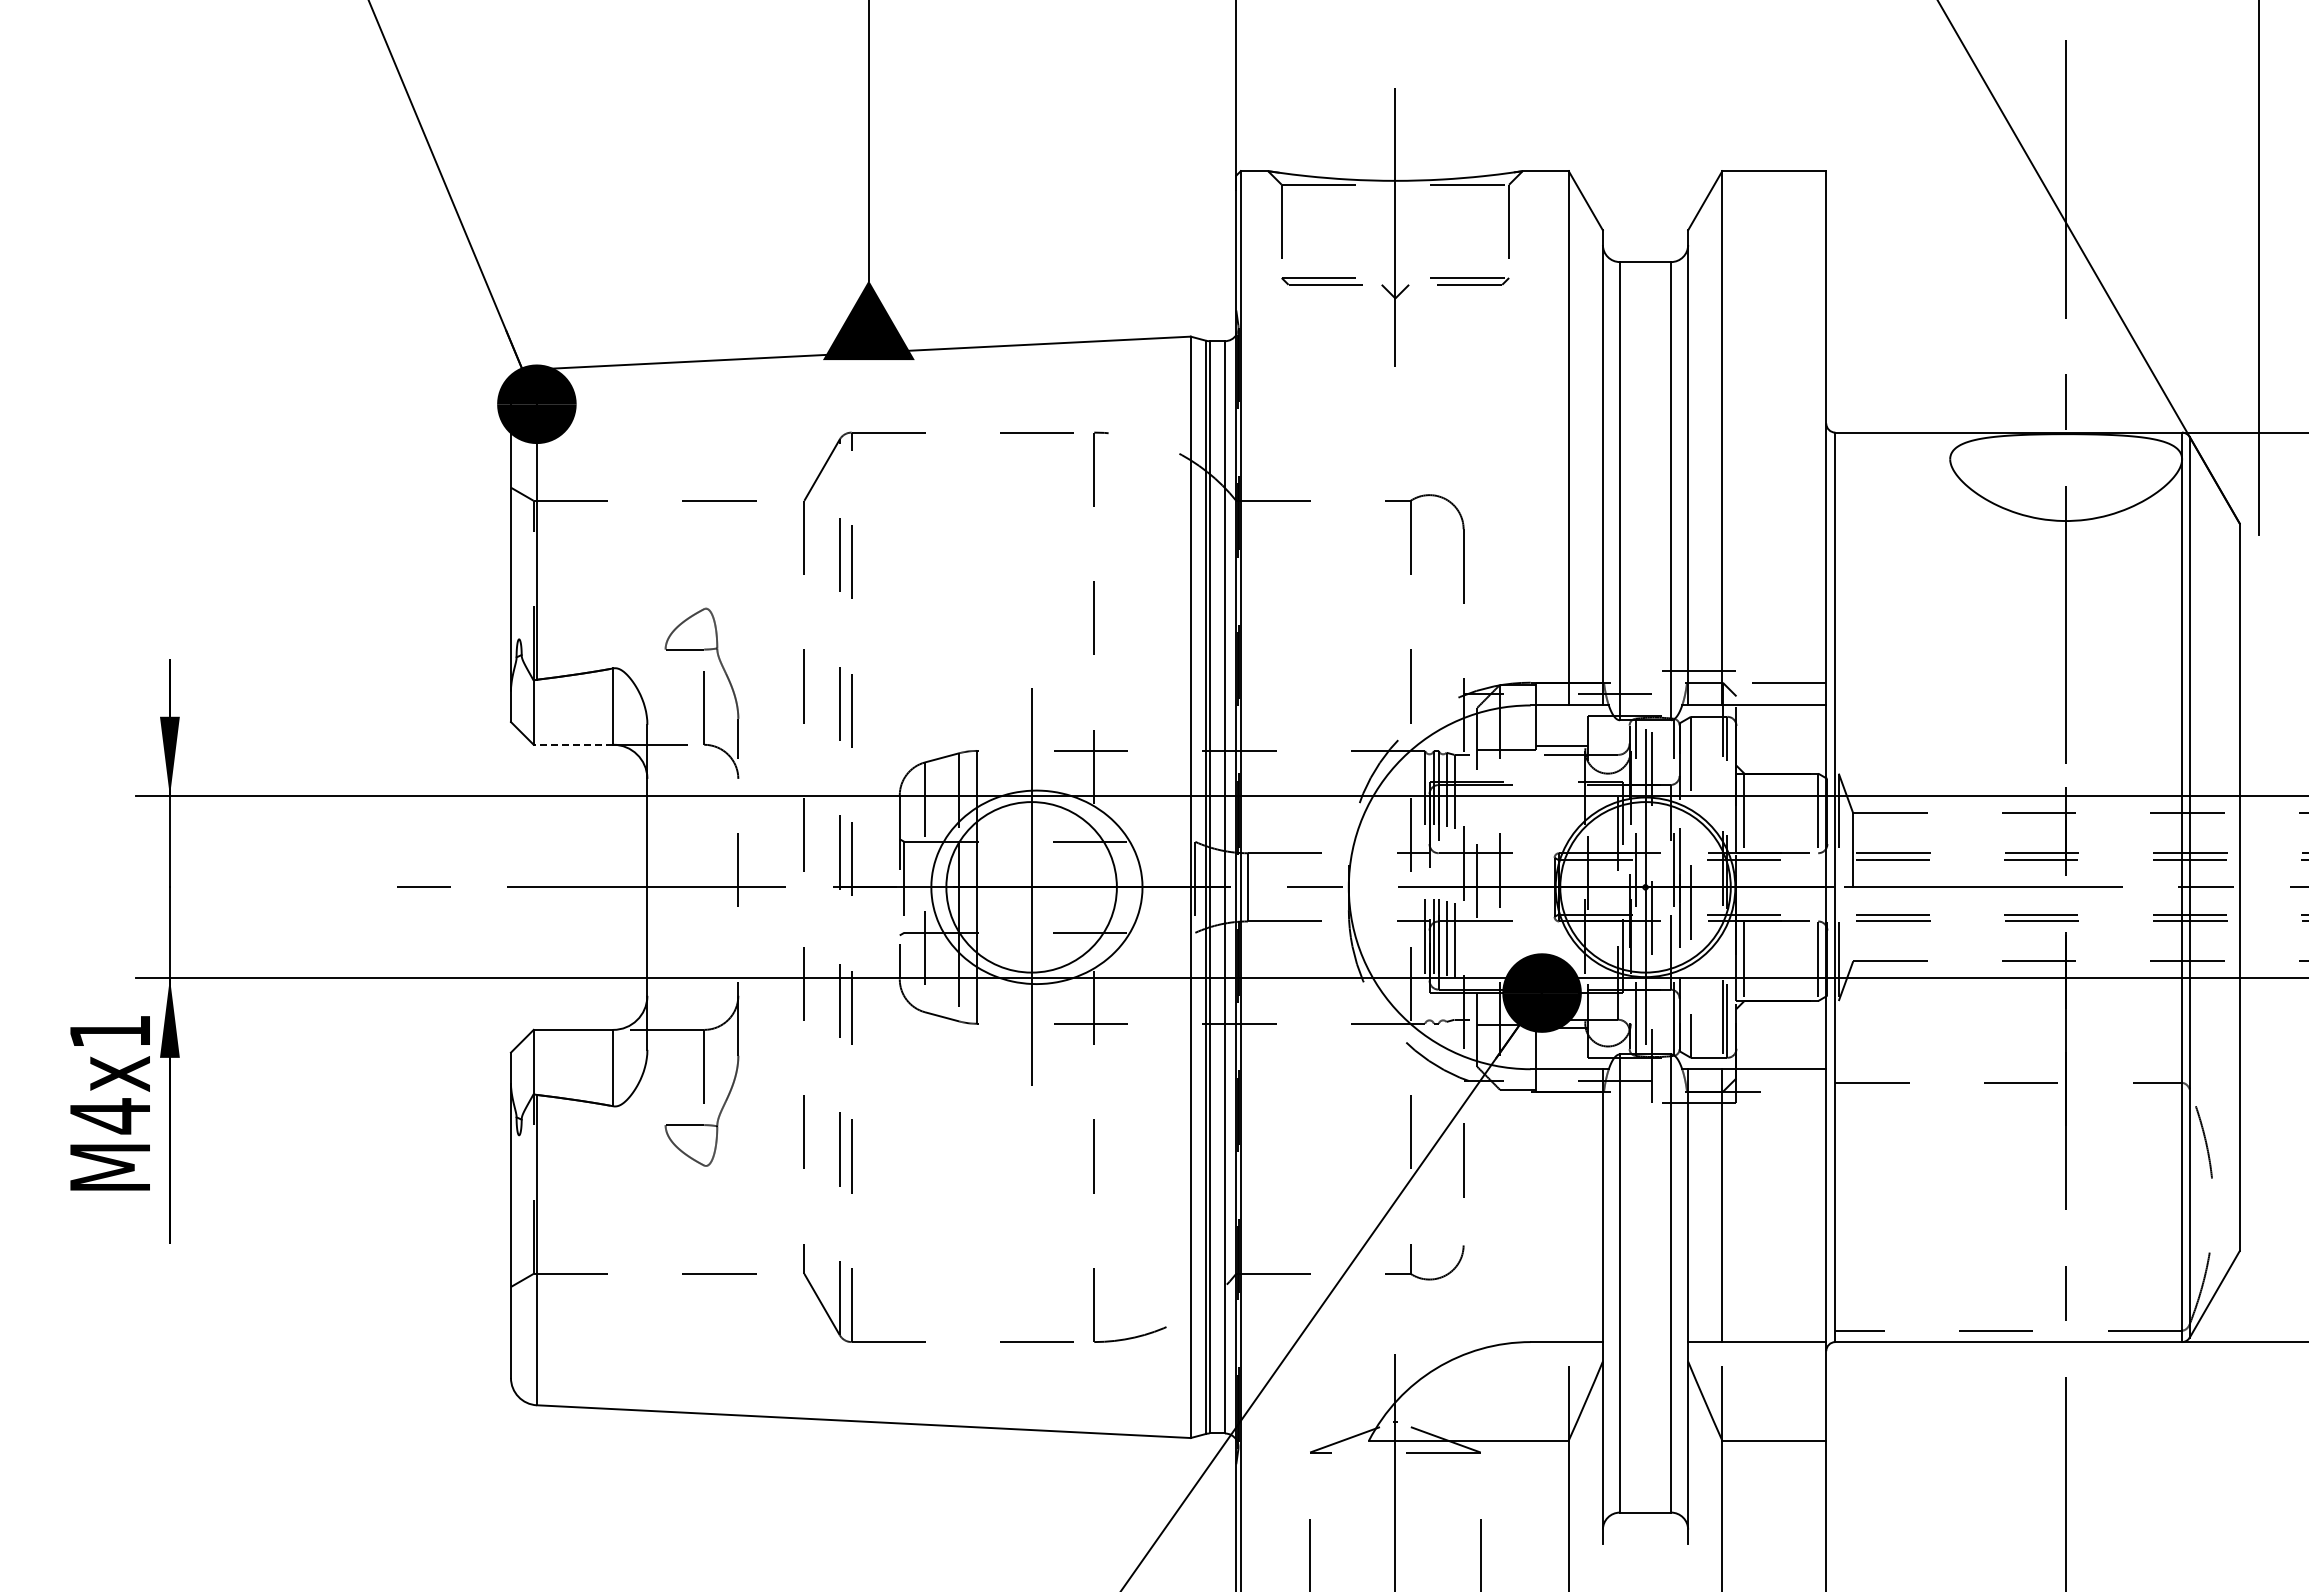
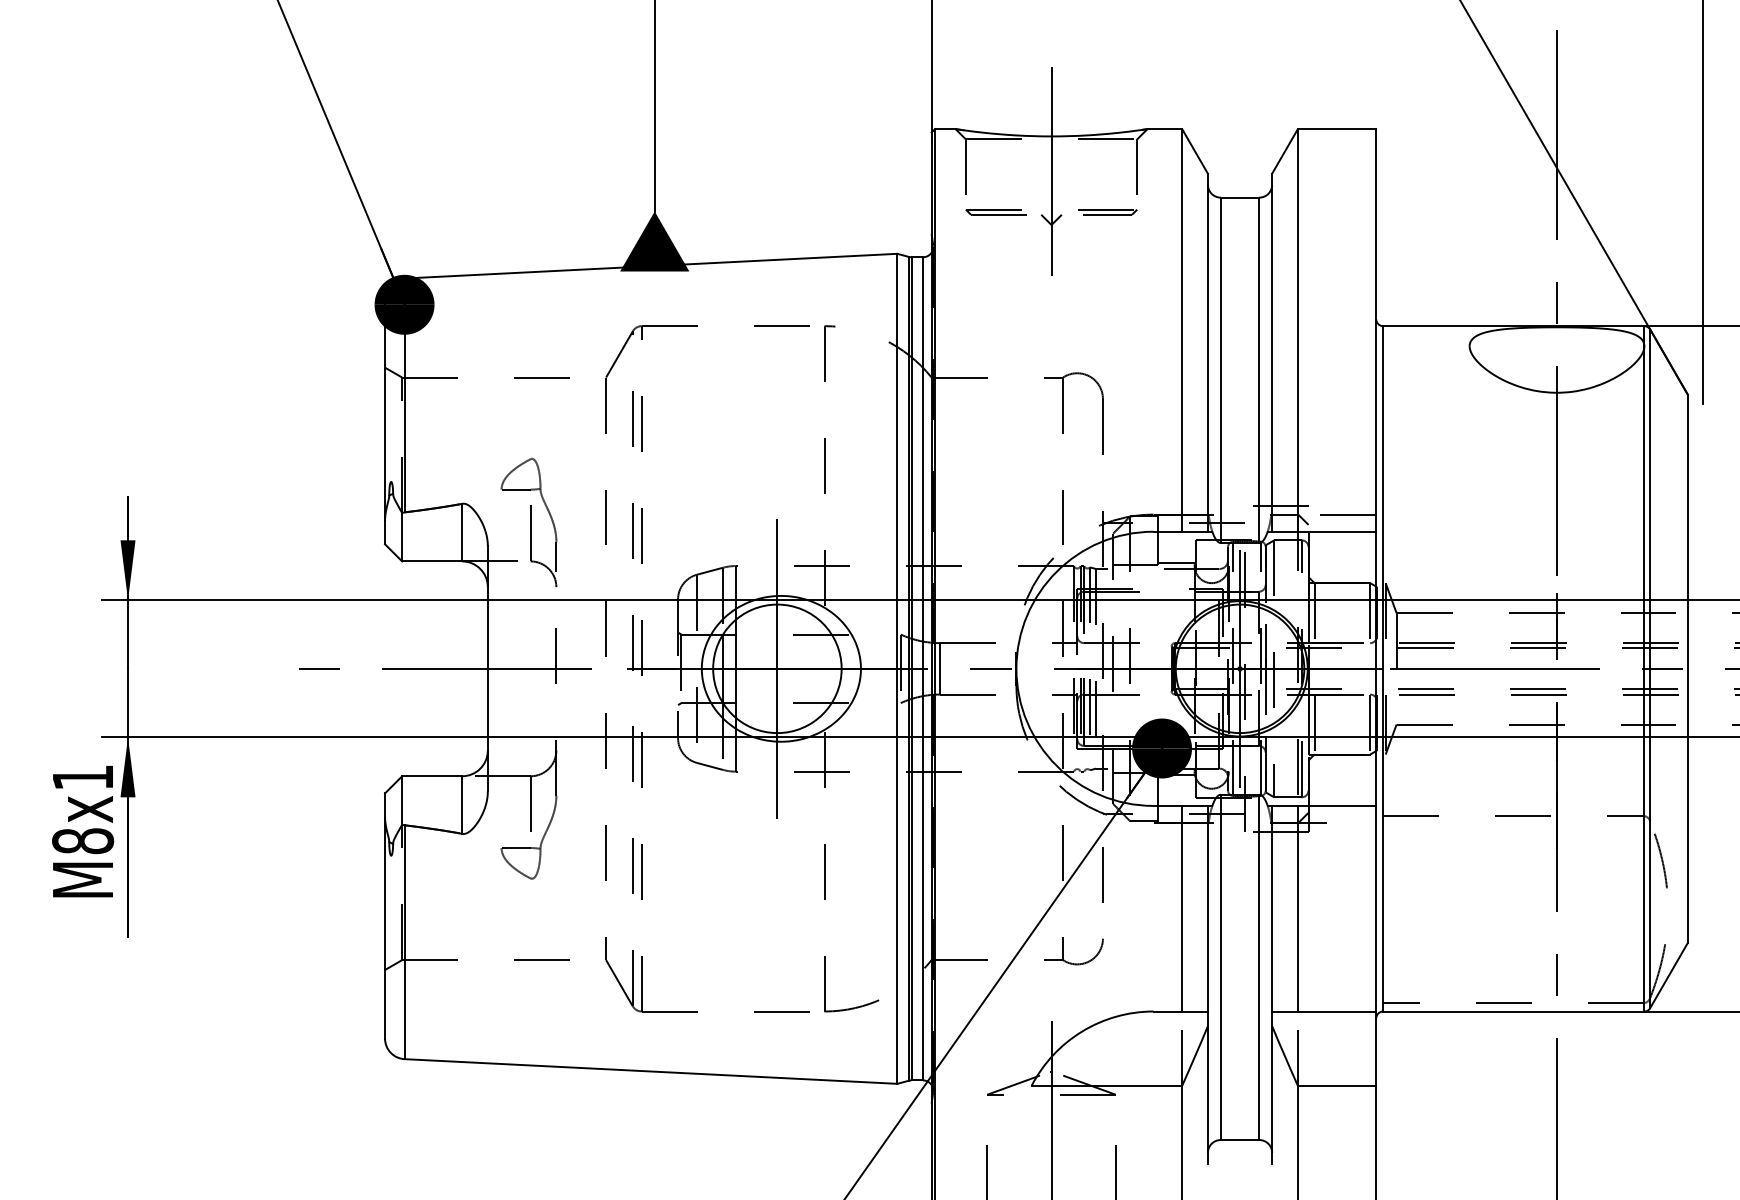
line: (573, 744) -> (432, 561), dashed -> solid
text: (110, 1116) -> (83, 841), M4x1 -> M8x1
line: (1568, 1205) -> (1181, 908), added

